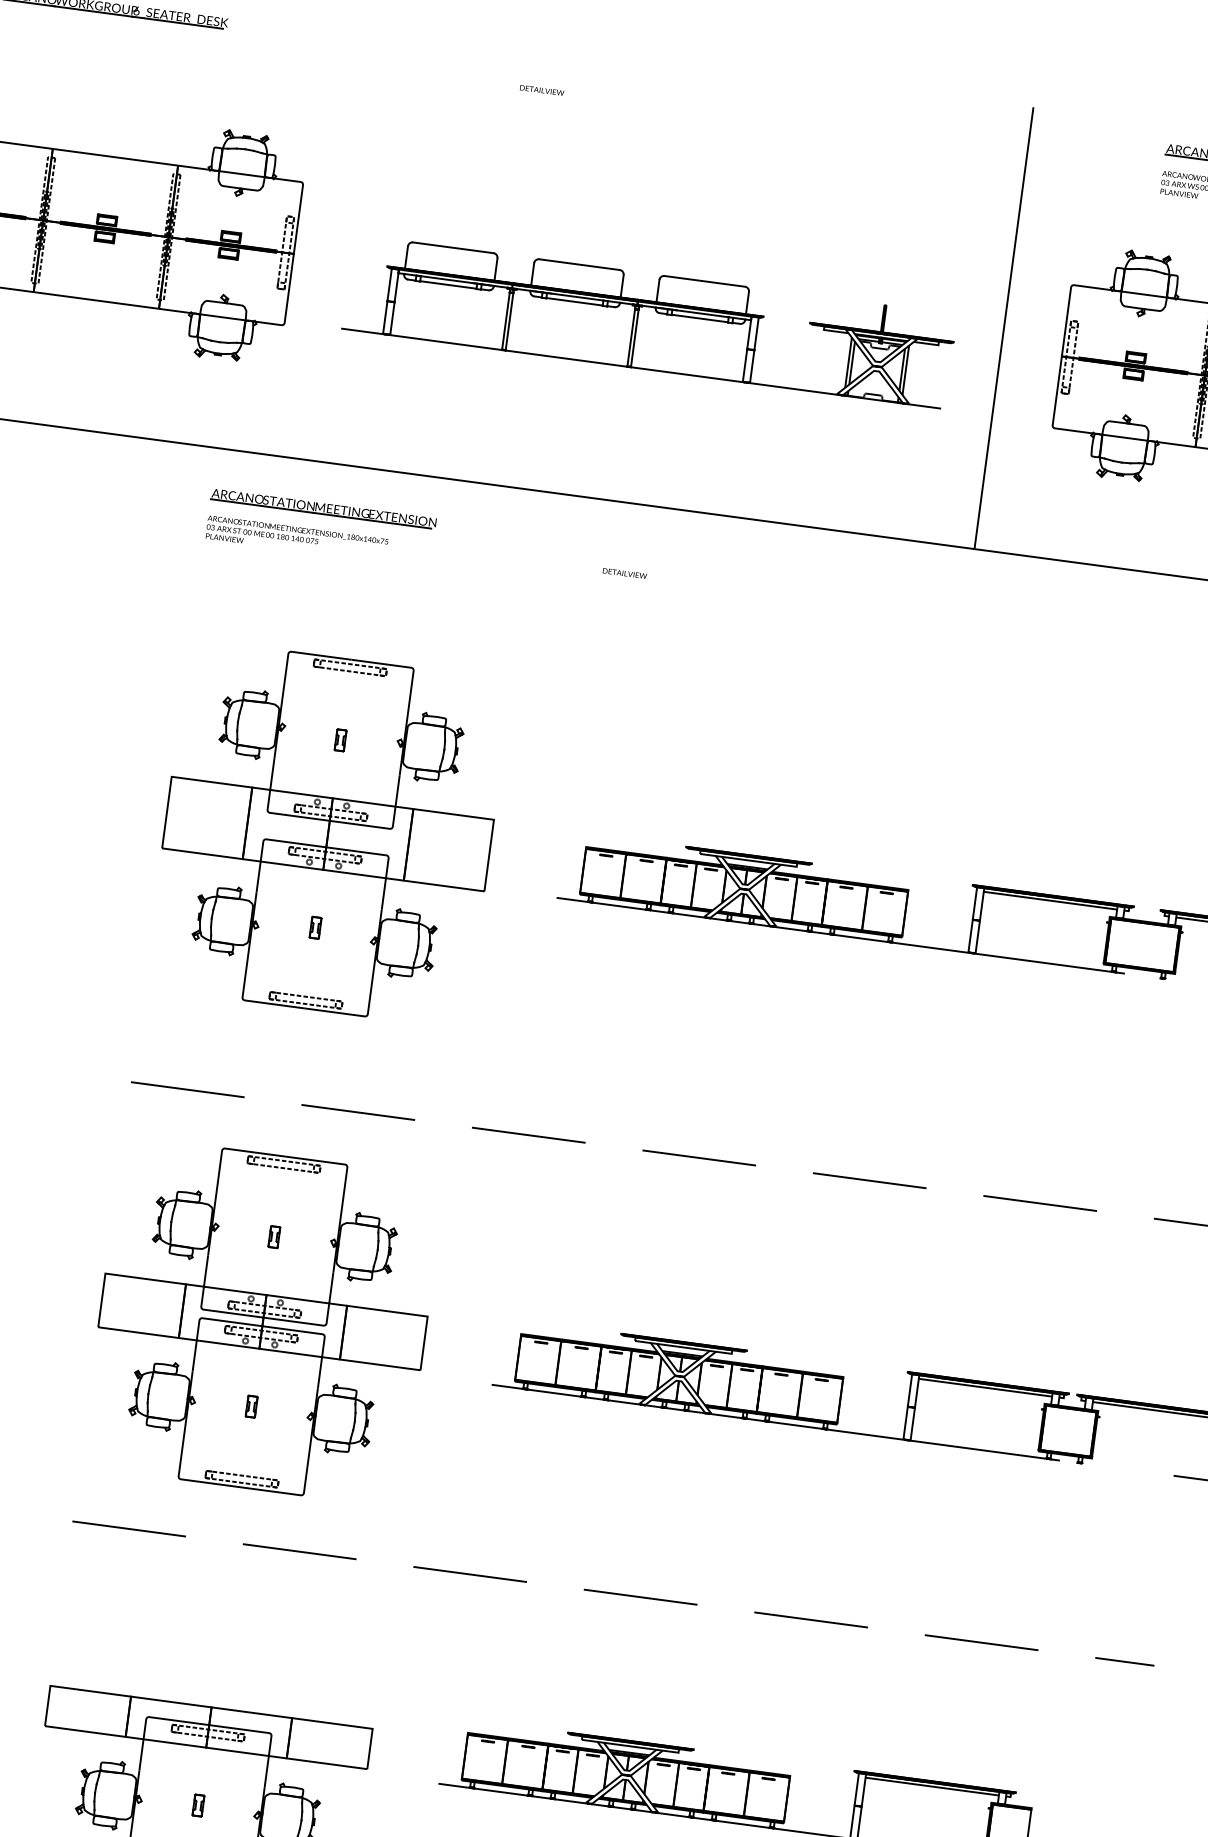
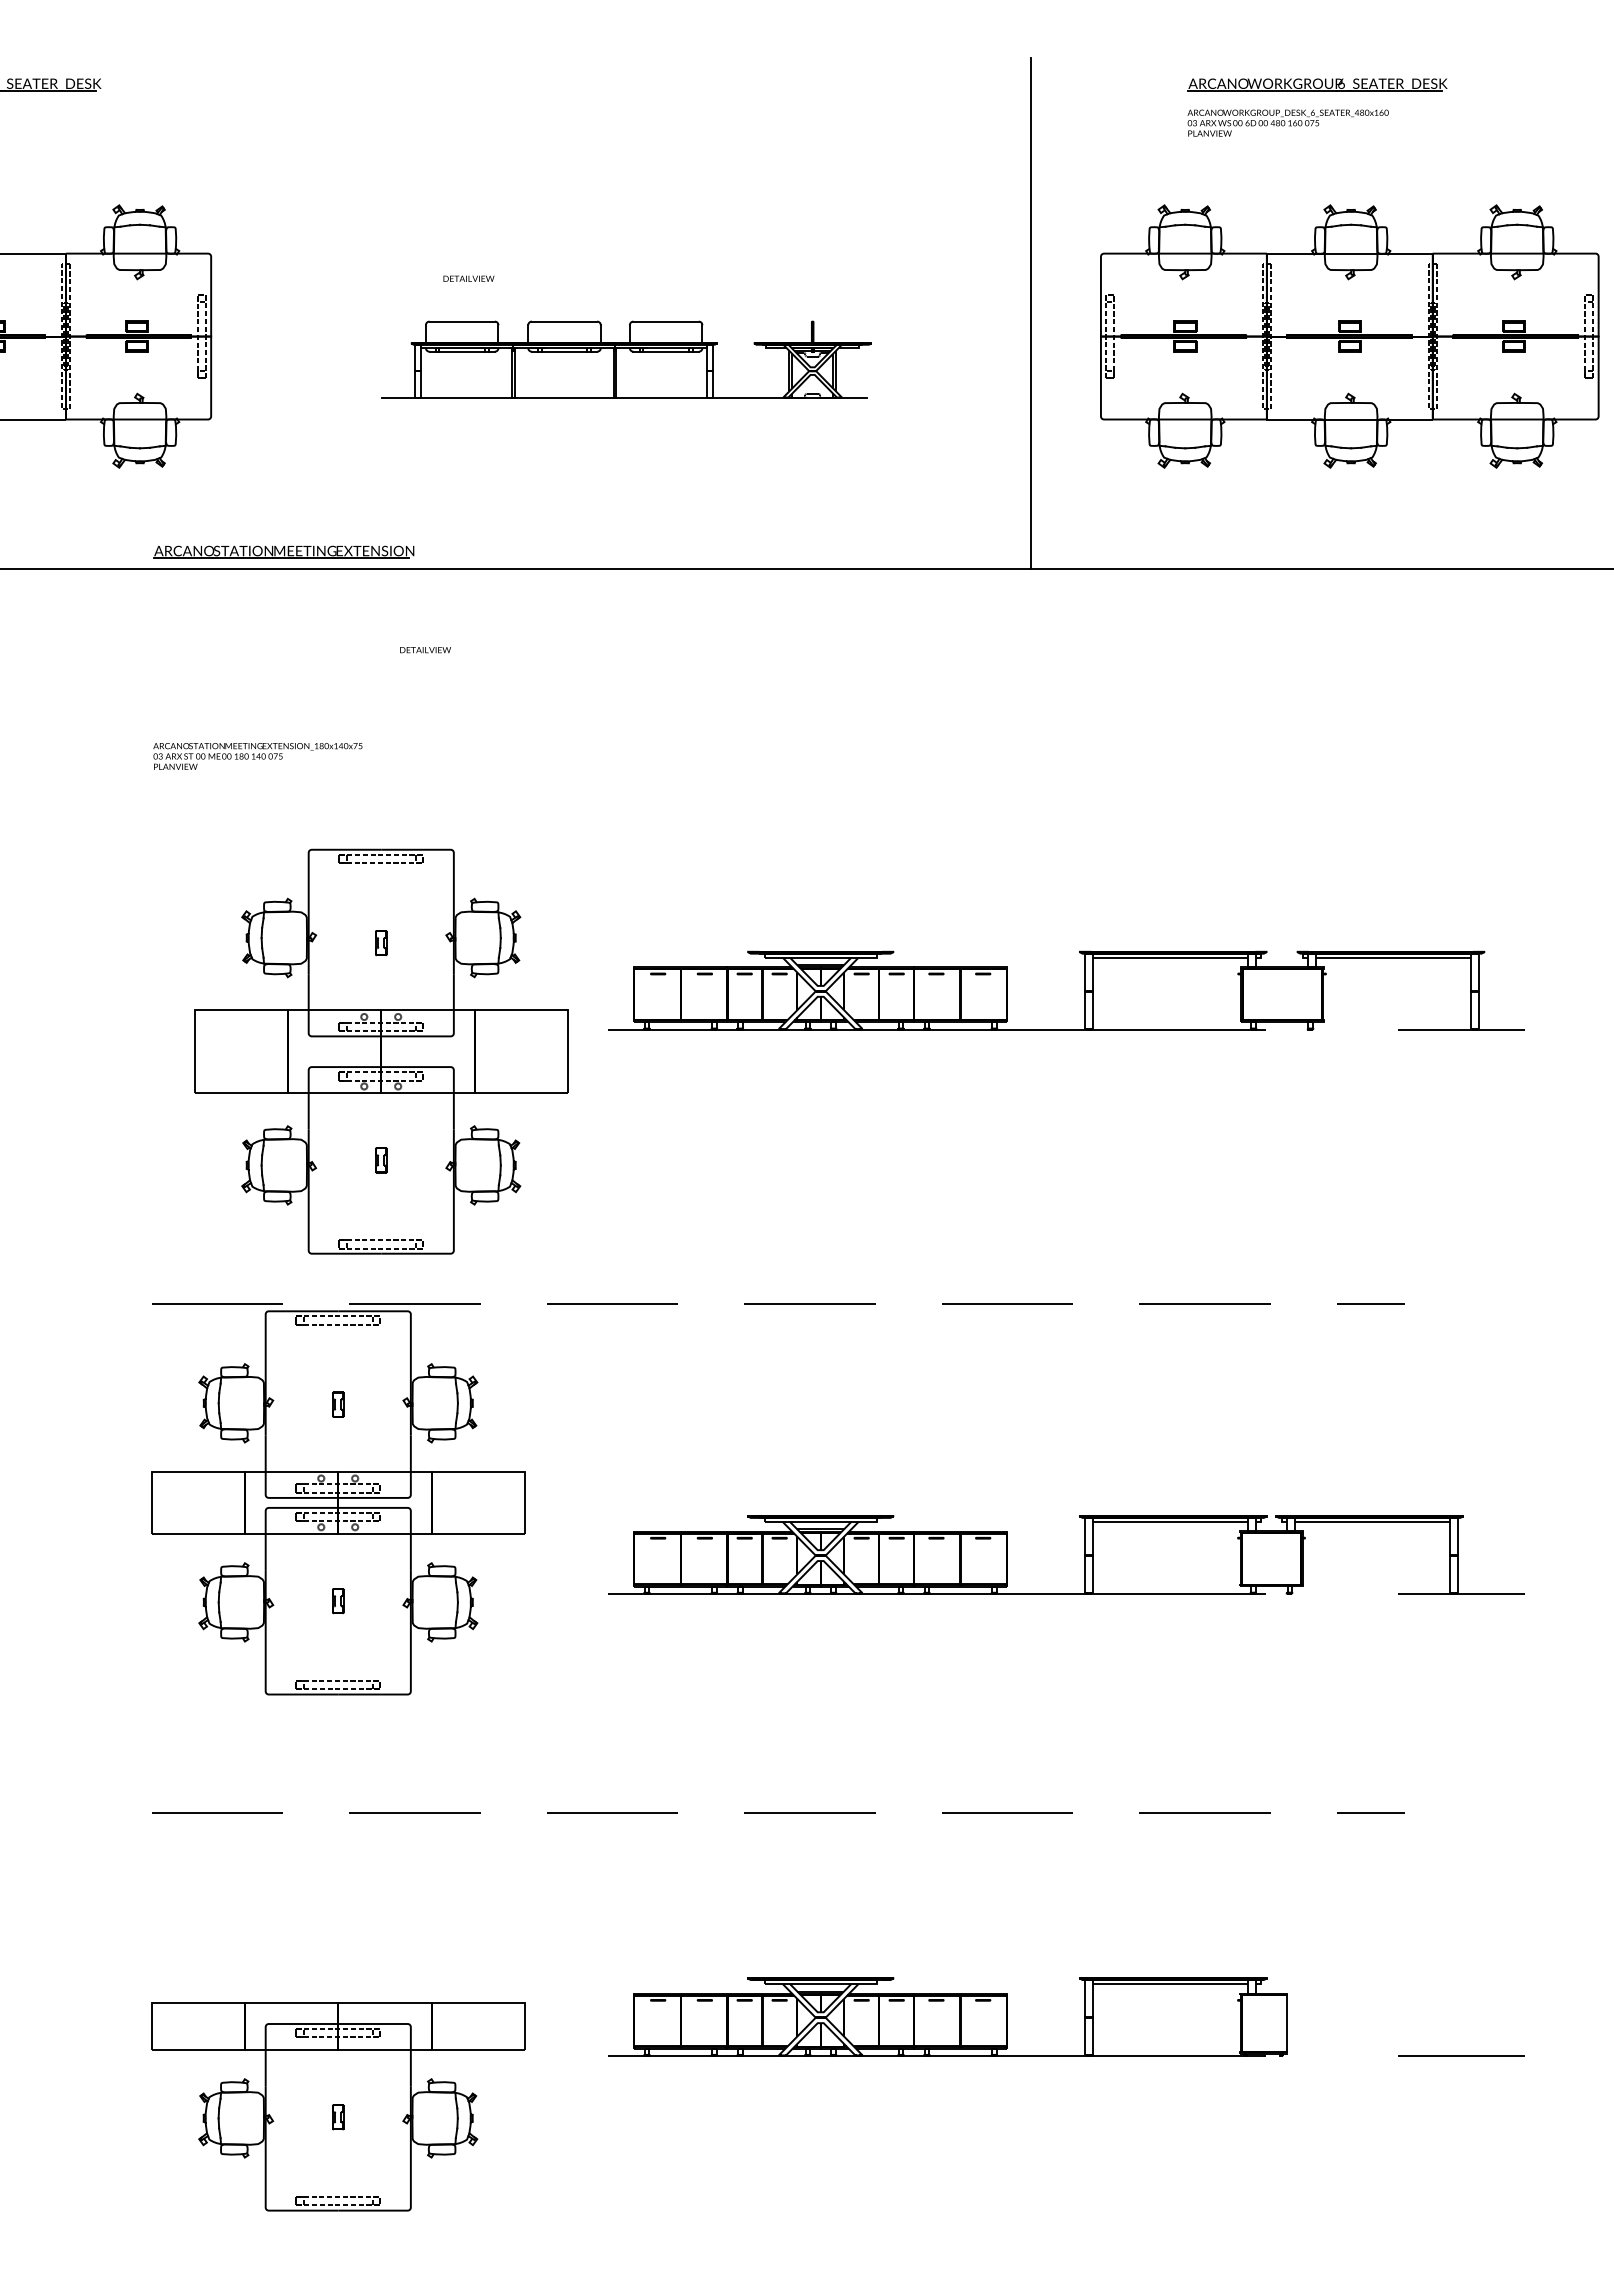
text: (541, 90) -> (468, 278), moved
part: (649, 321) -> (626, 359), size x0.7
part: (323, 508) -> (283, 551), moved
text: (296, 538) -> (257, 756), moved
text: (624, 573) -> (425, 650), moved
part: (328, 833) -> (381, 1051), moved
part: (263, 1321) -> (338, 1502), moved

